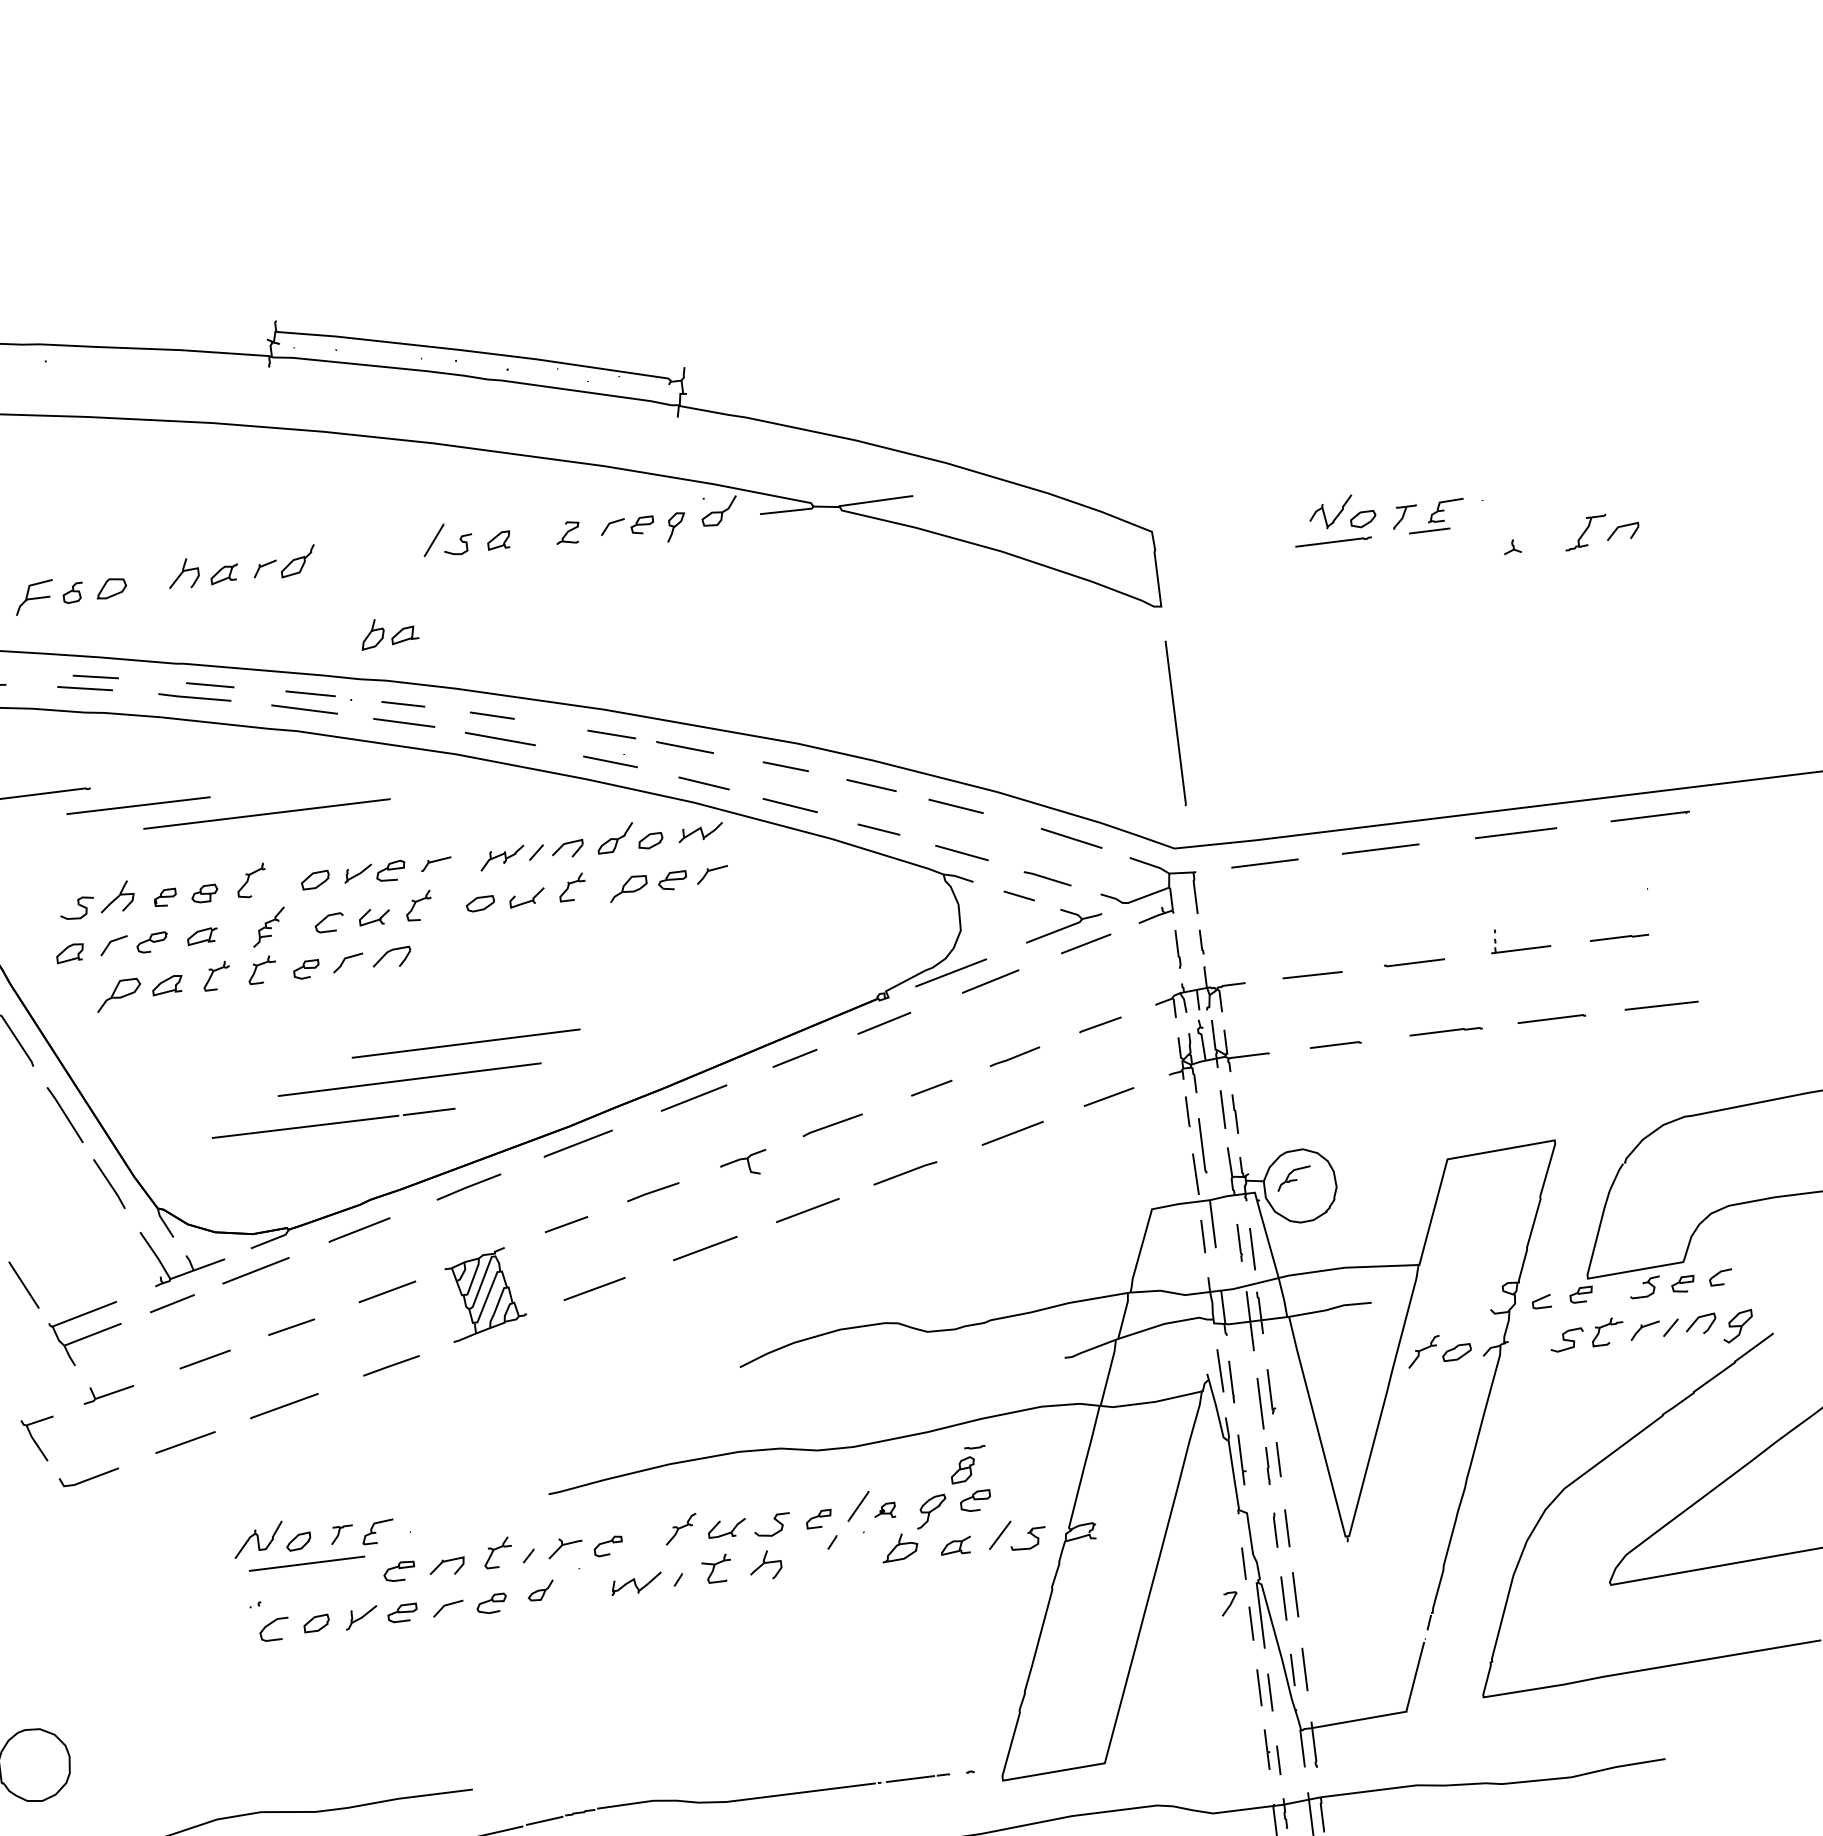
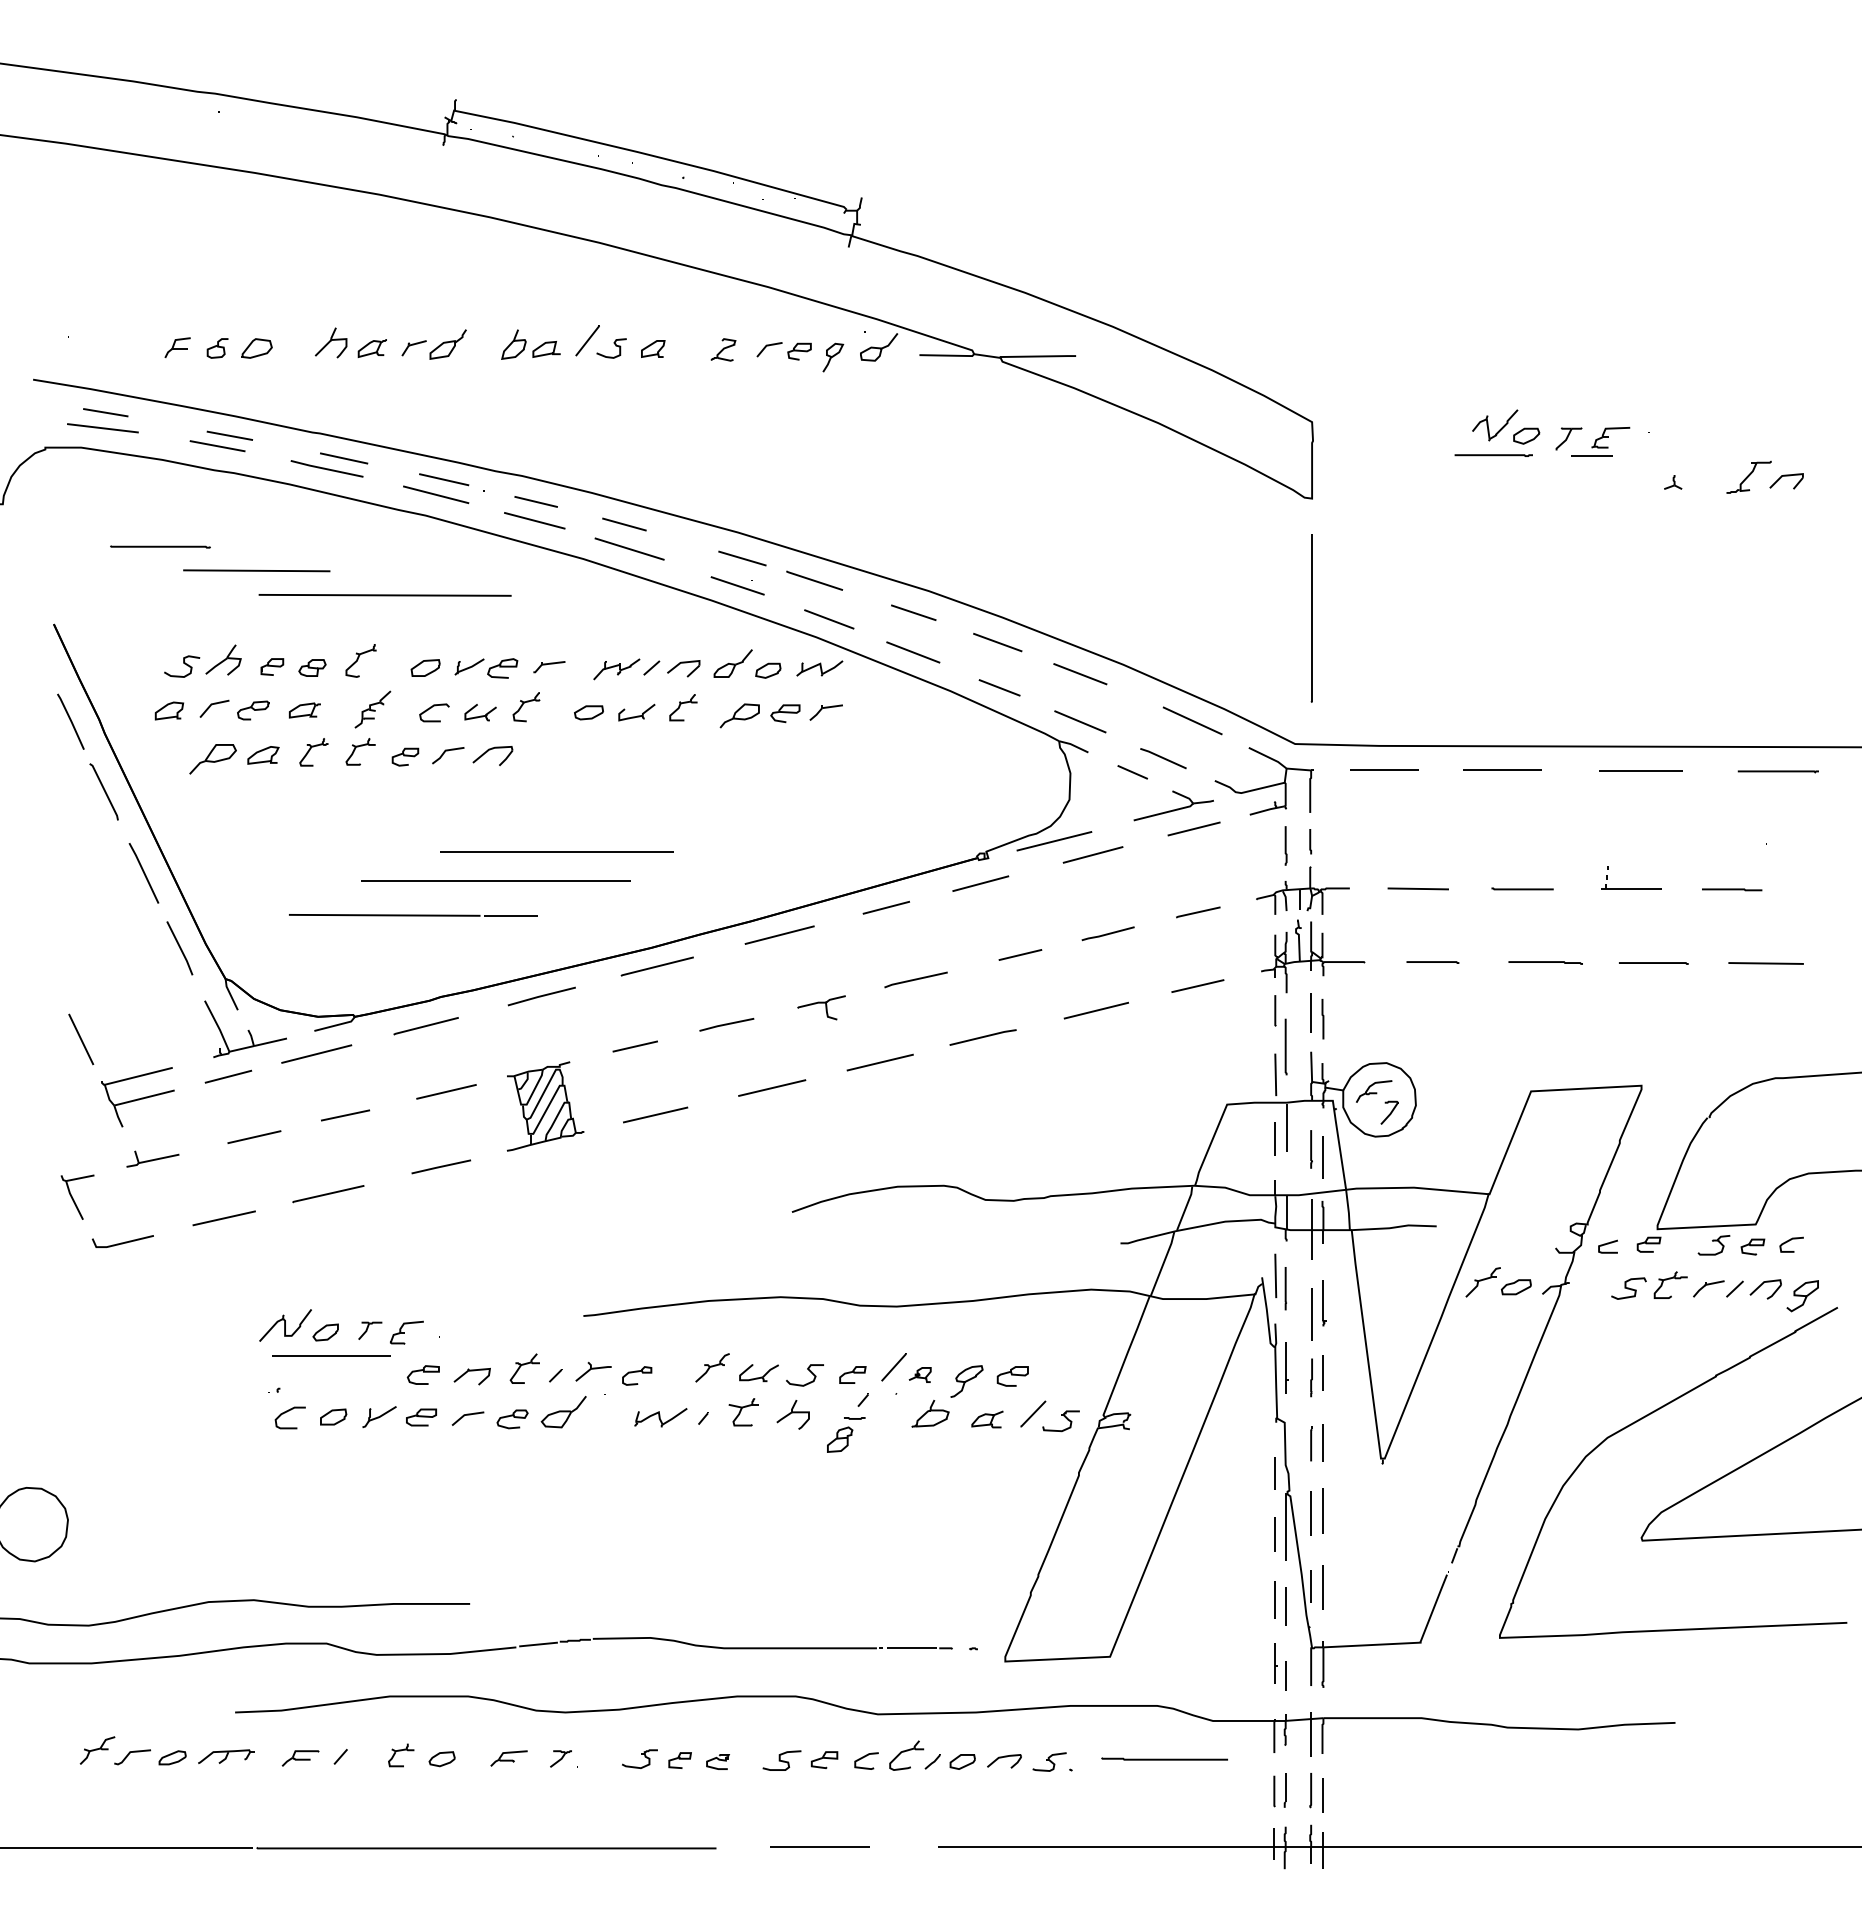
part: (33, 597) -> (177, 347), size x0.62
part: (388, 632) -> (530, 344), moved
part: (968, 1464) -> (846, 1434), moved
part: (540, 1591) -> (563, 1412), size x1.67
part: (1229, 1603) -> (1389, 1112), moved

